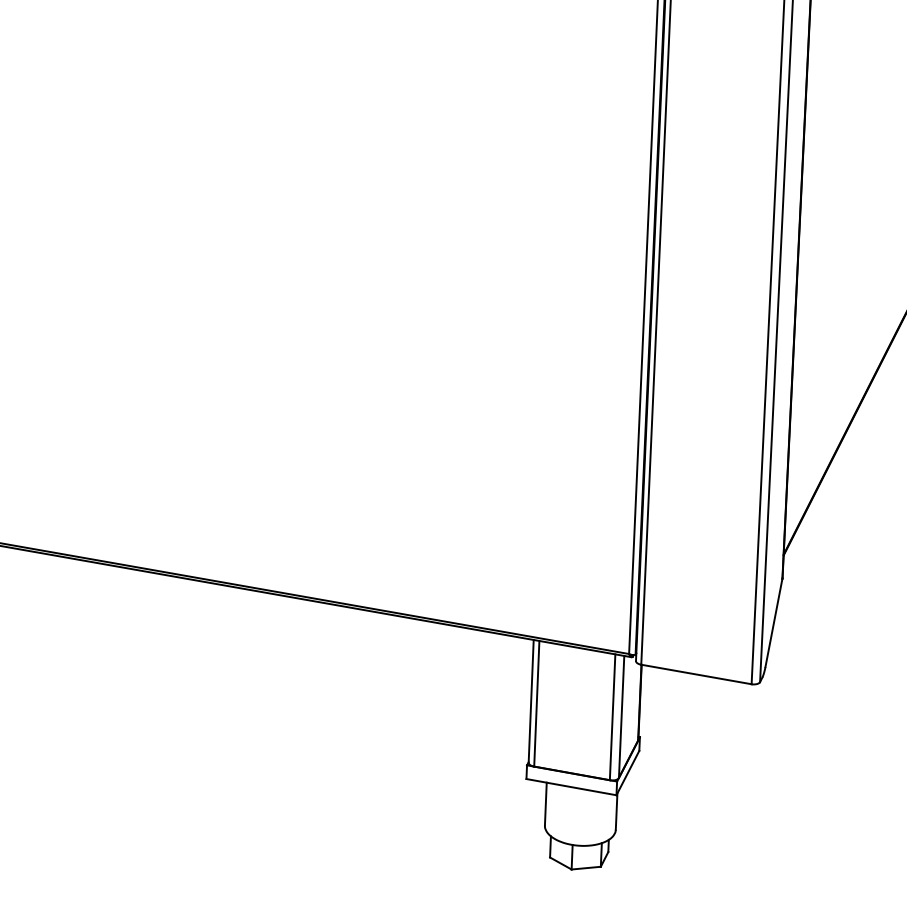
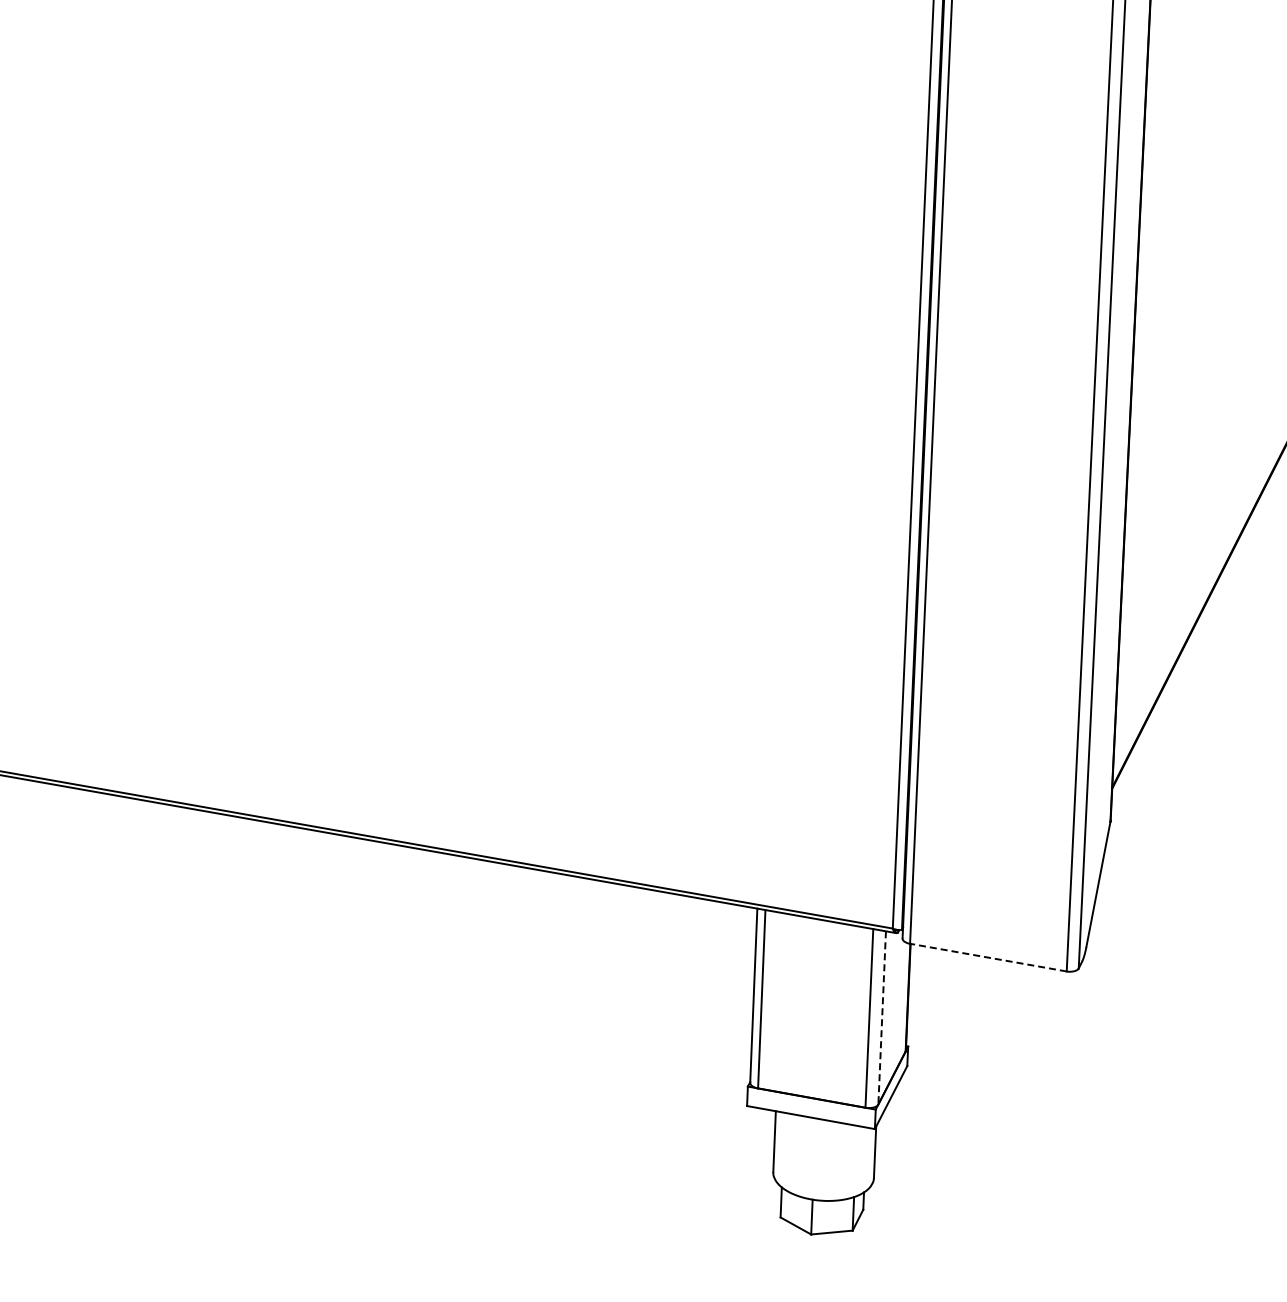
line: (696, 674) -> (988, 957), solid -> dashed
line: (621, 716) -> (882, 1017), solid -> dashed

